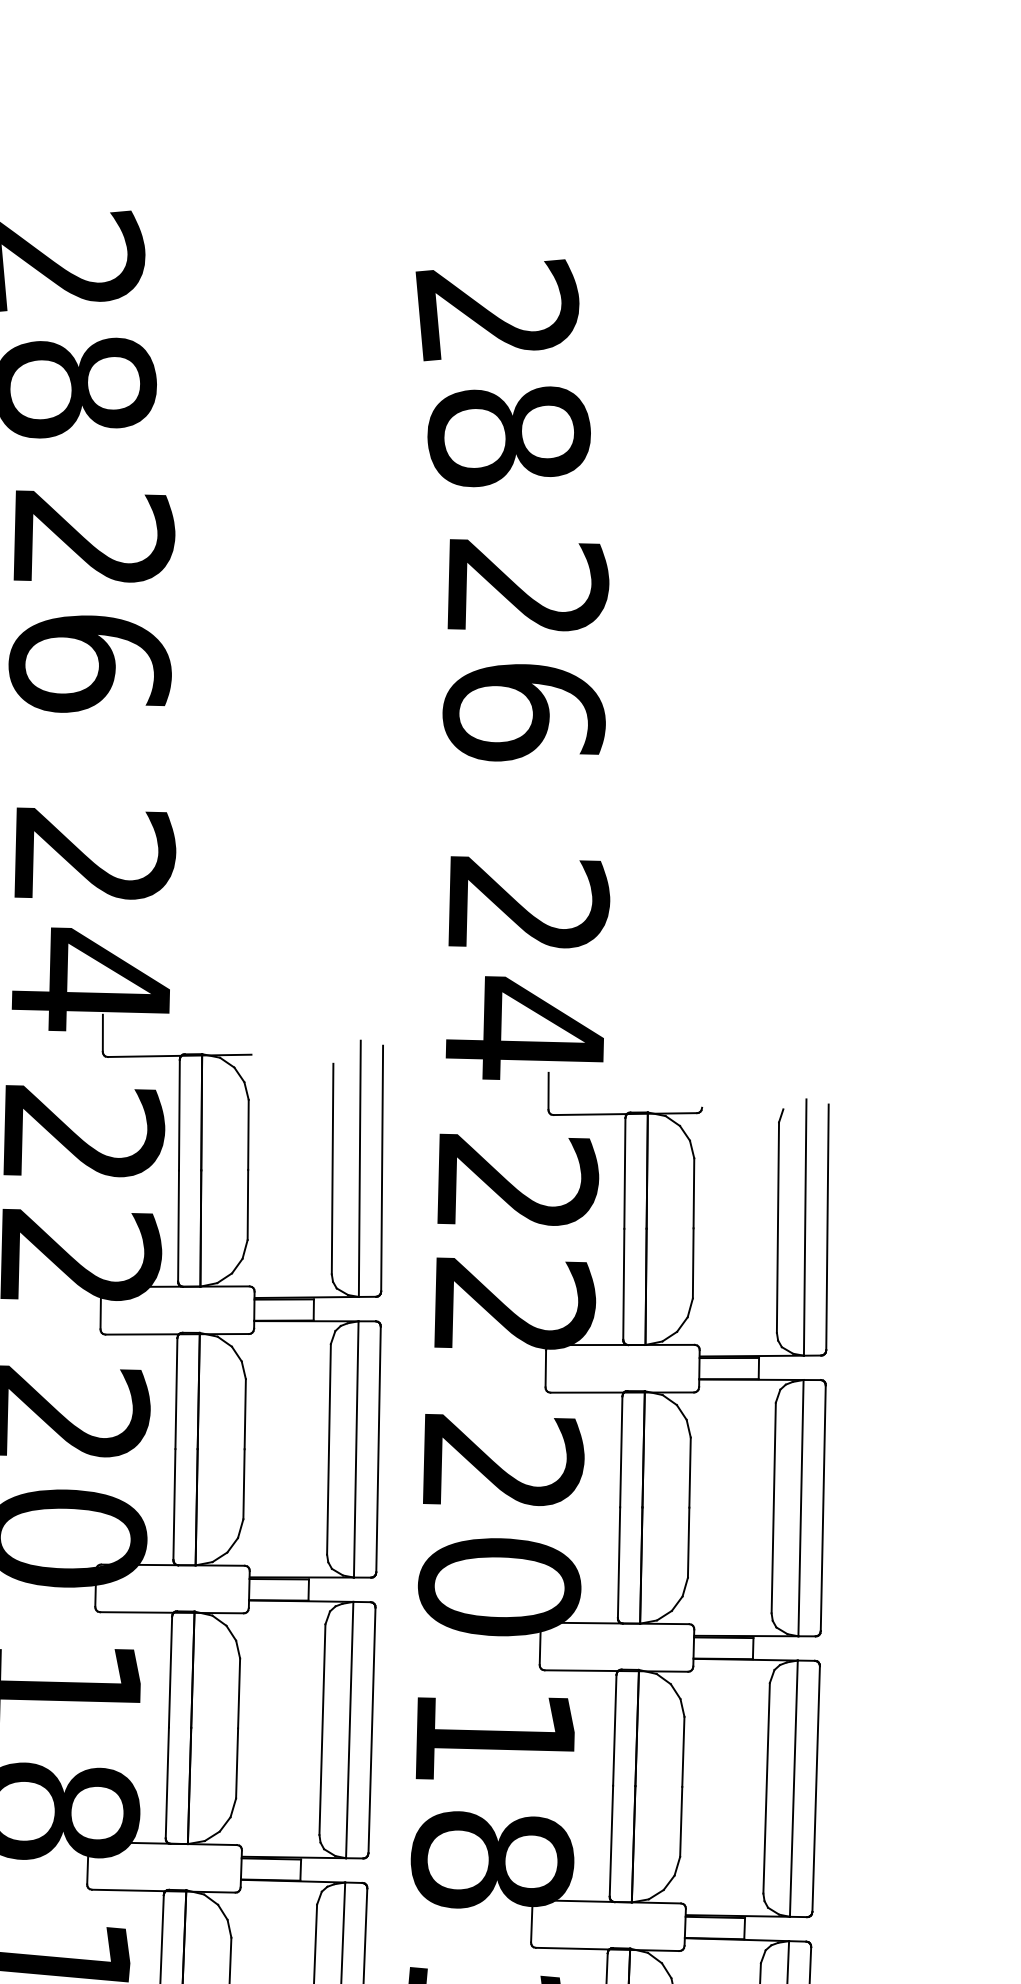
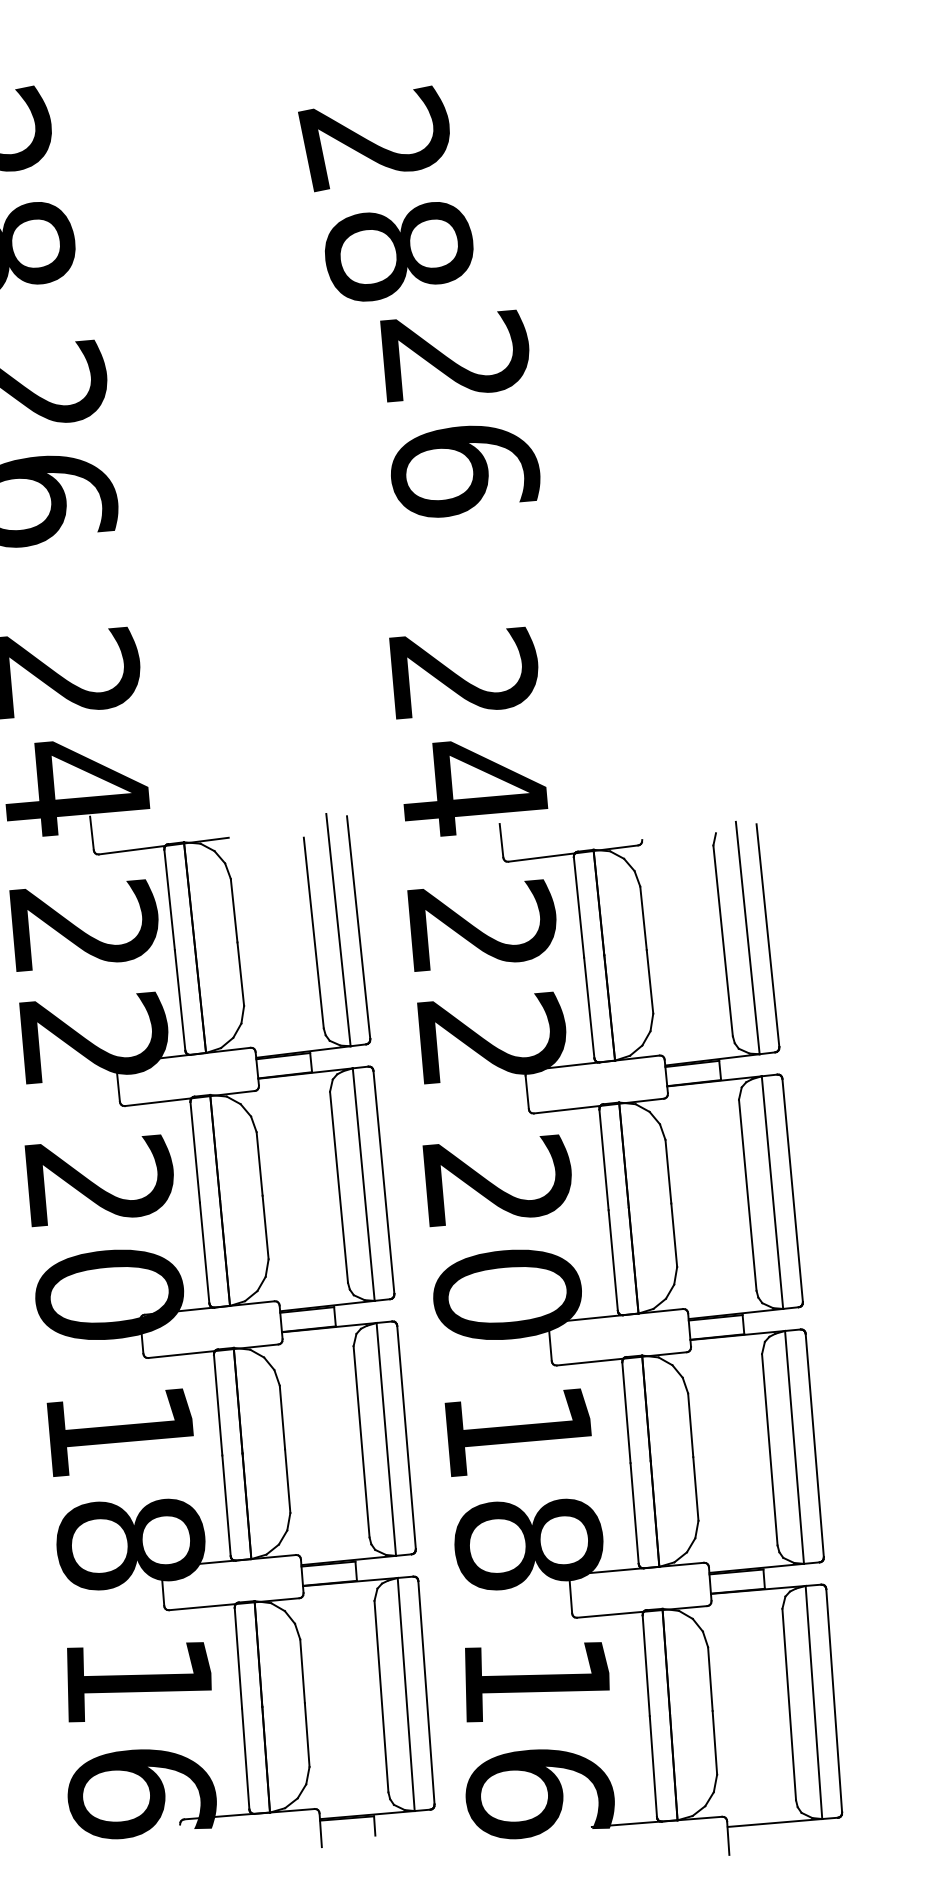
text: (526, 650) -> (460, 413), moved

